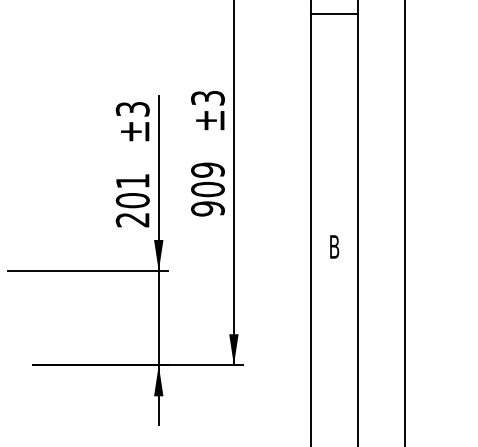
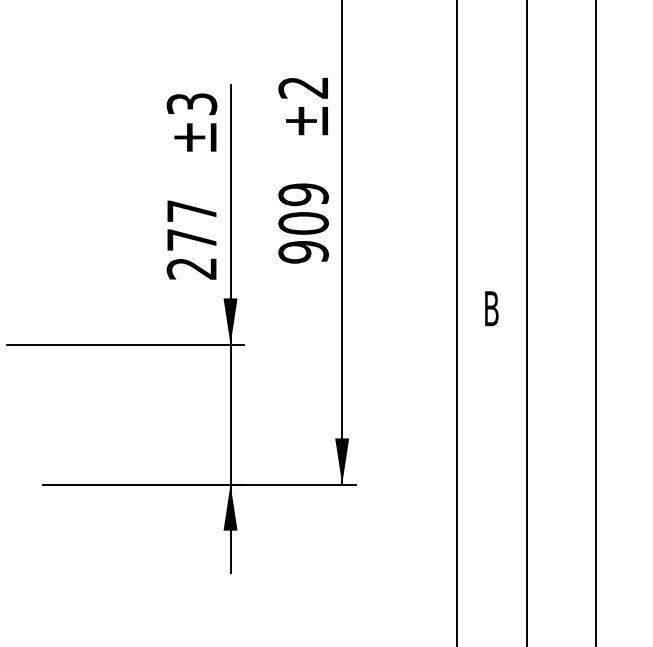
text: (207, 98) -> (302, 88), ±3 -> ±2
text: (132, 191) -> (191, 226), 201 -> 277

